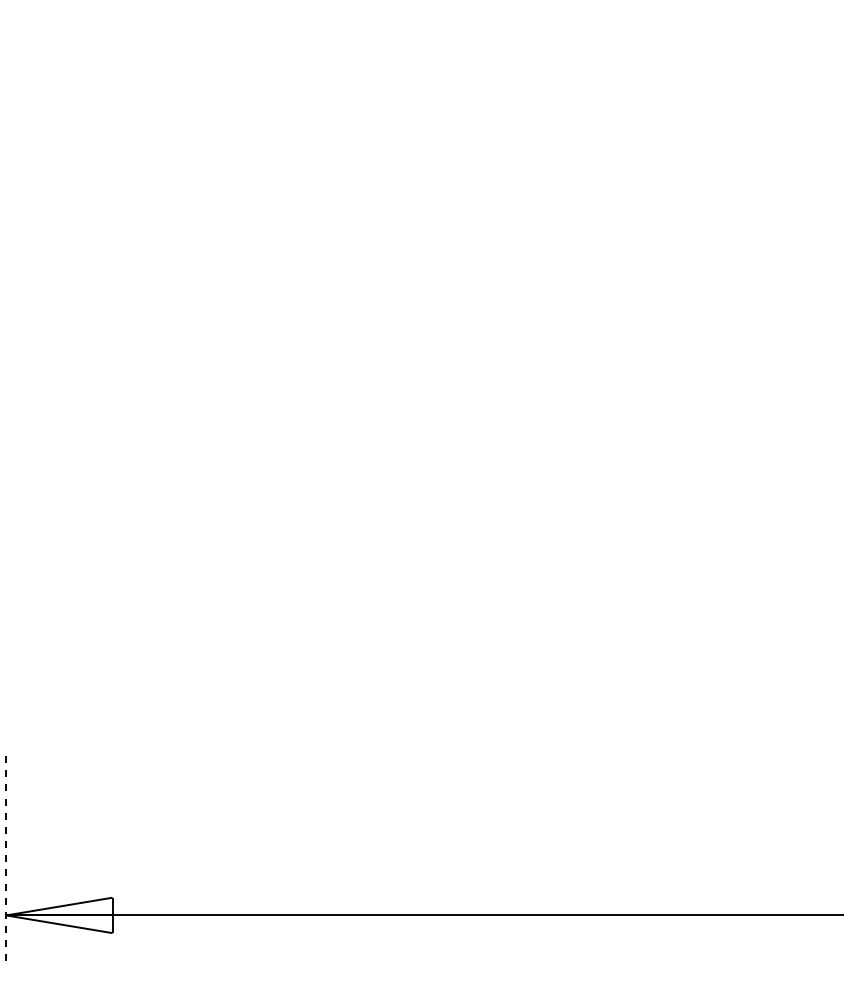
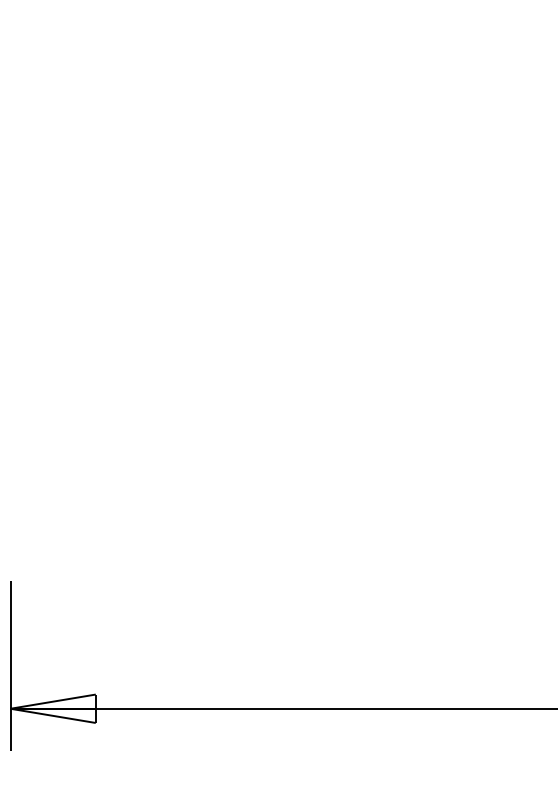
line: (6, 862) -> (10, 666), dashed -> solid

